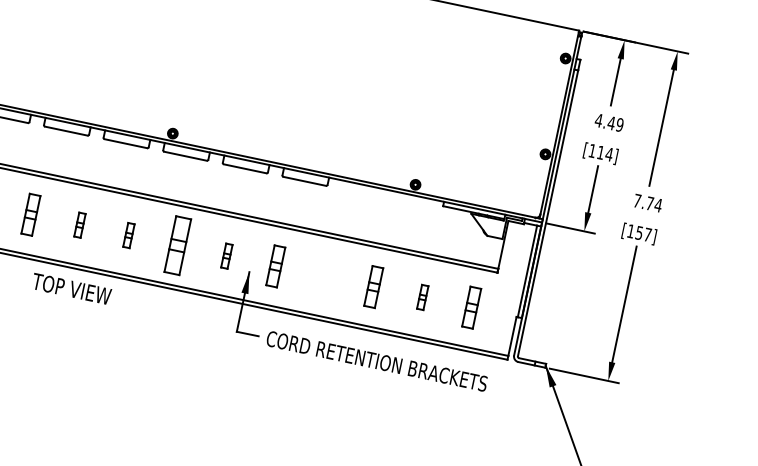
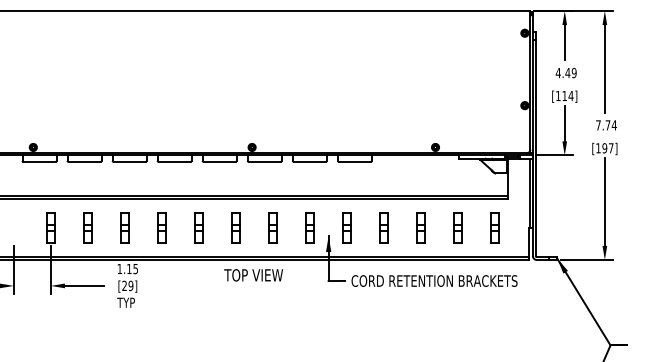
part: (79, 224) -> (198, 227), size x1.67
text: (638, 233) -> (604, 148), [157] -> [197]
part: (128, 234) -> (235, 227), size x1.67
part: (177, 245) -> (272, 227), size x0.71
part: (226, 255) -> (309, 227), size x1.67
part: (324, 276) -> (383, 227), added
text: (71, 289) -> (253, 275), moved
part: (422, 296) -> (457, 227), size x1.67

